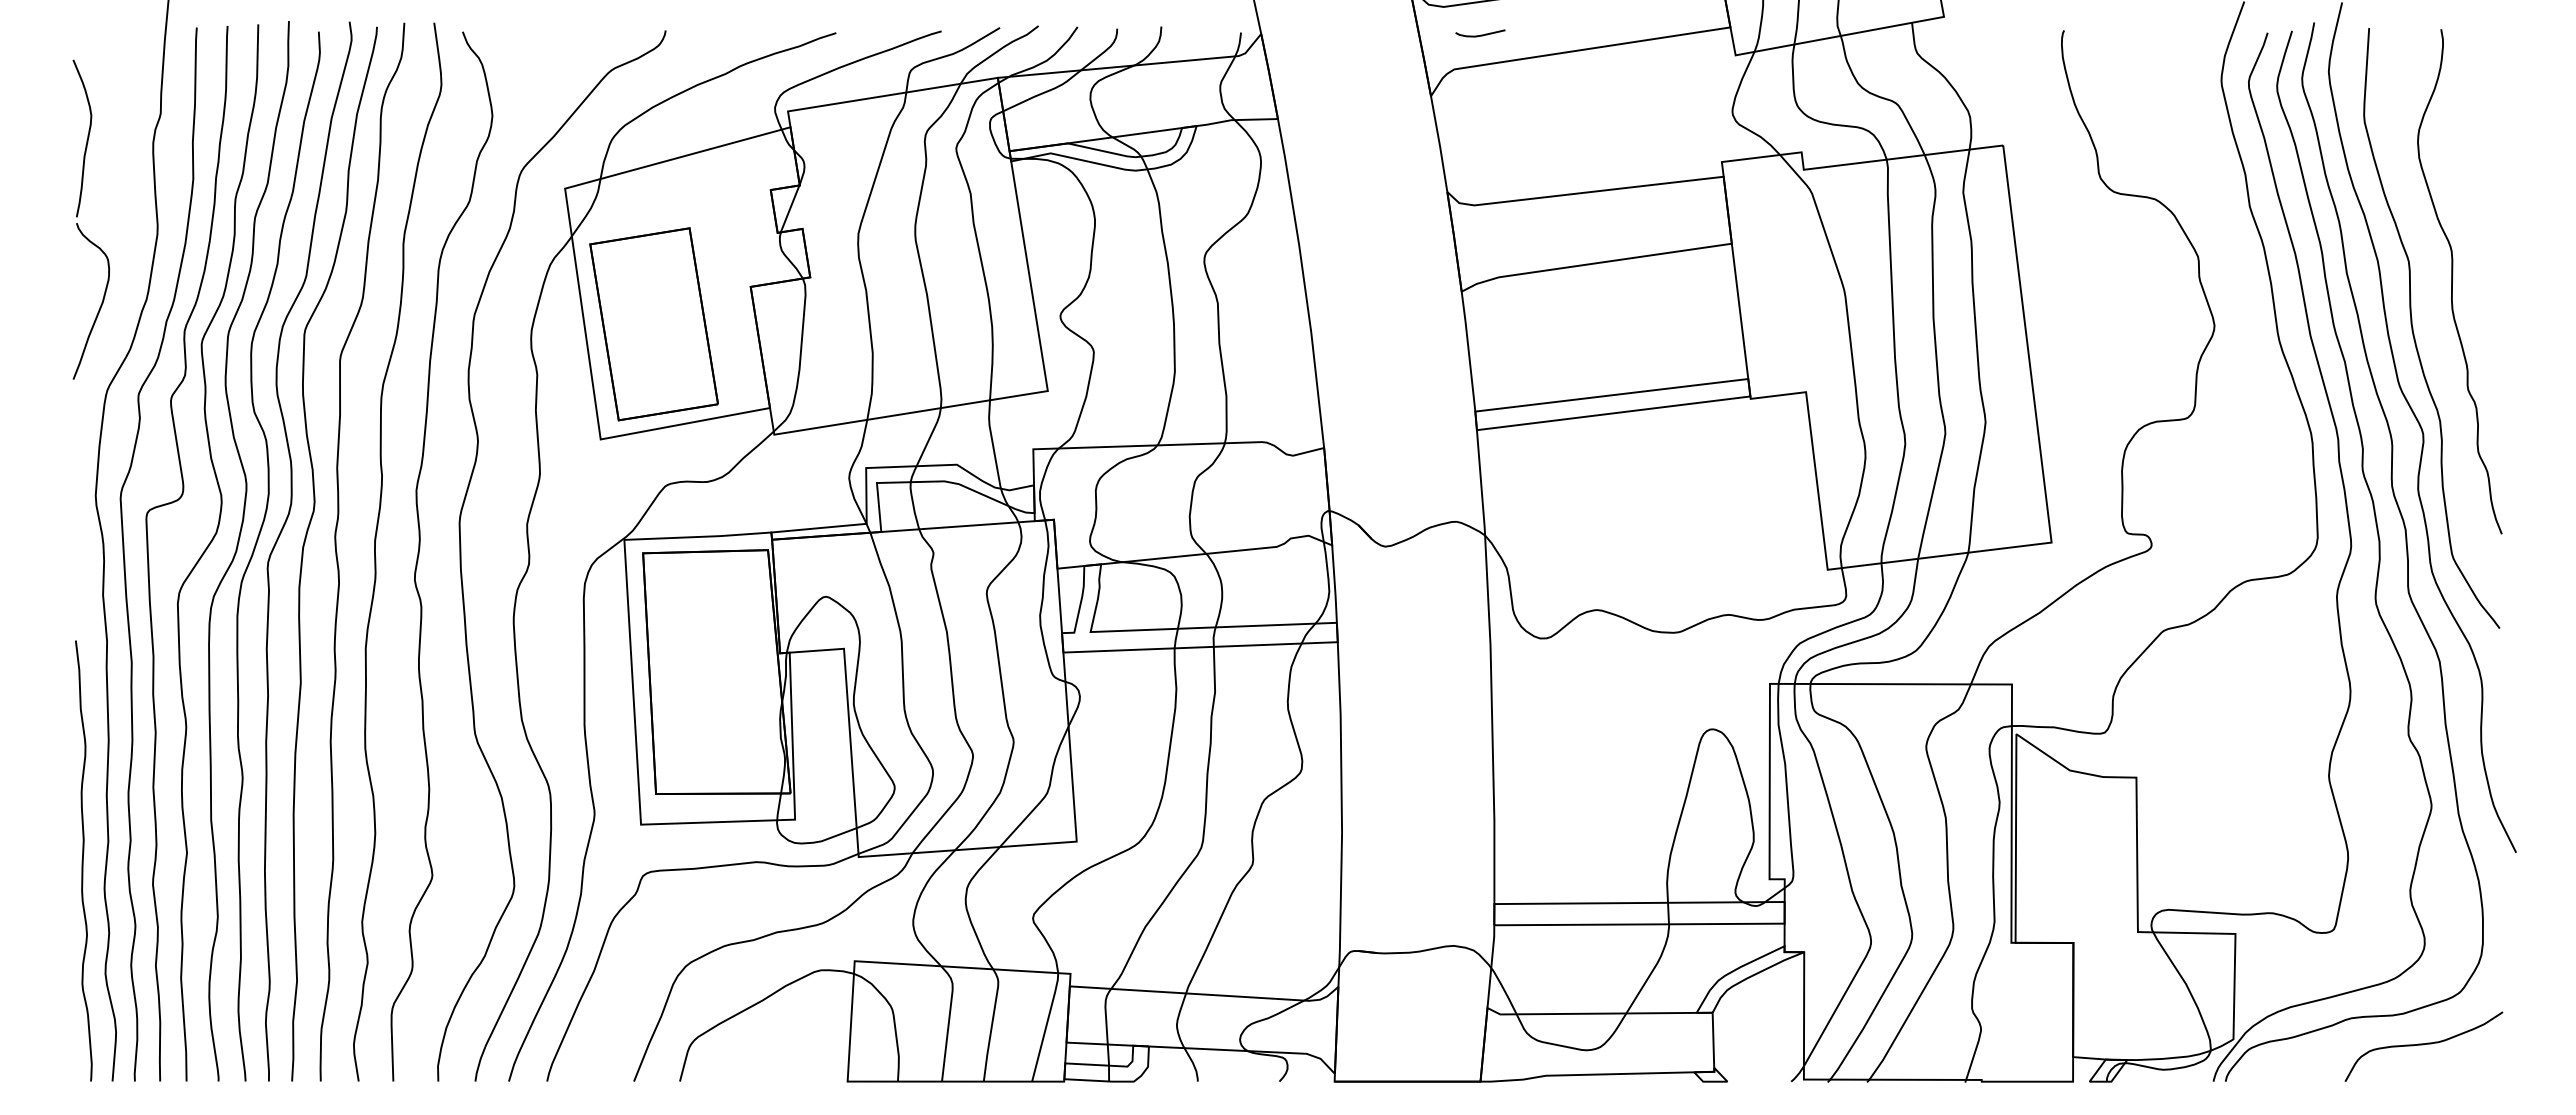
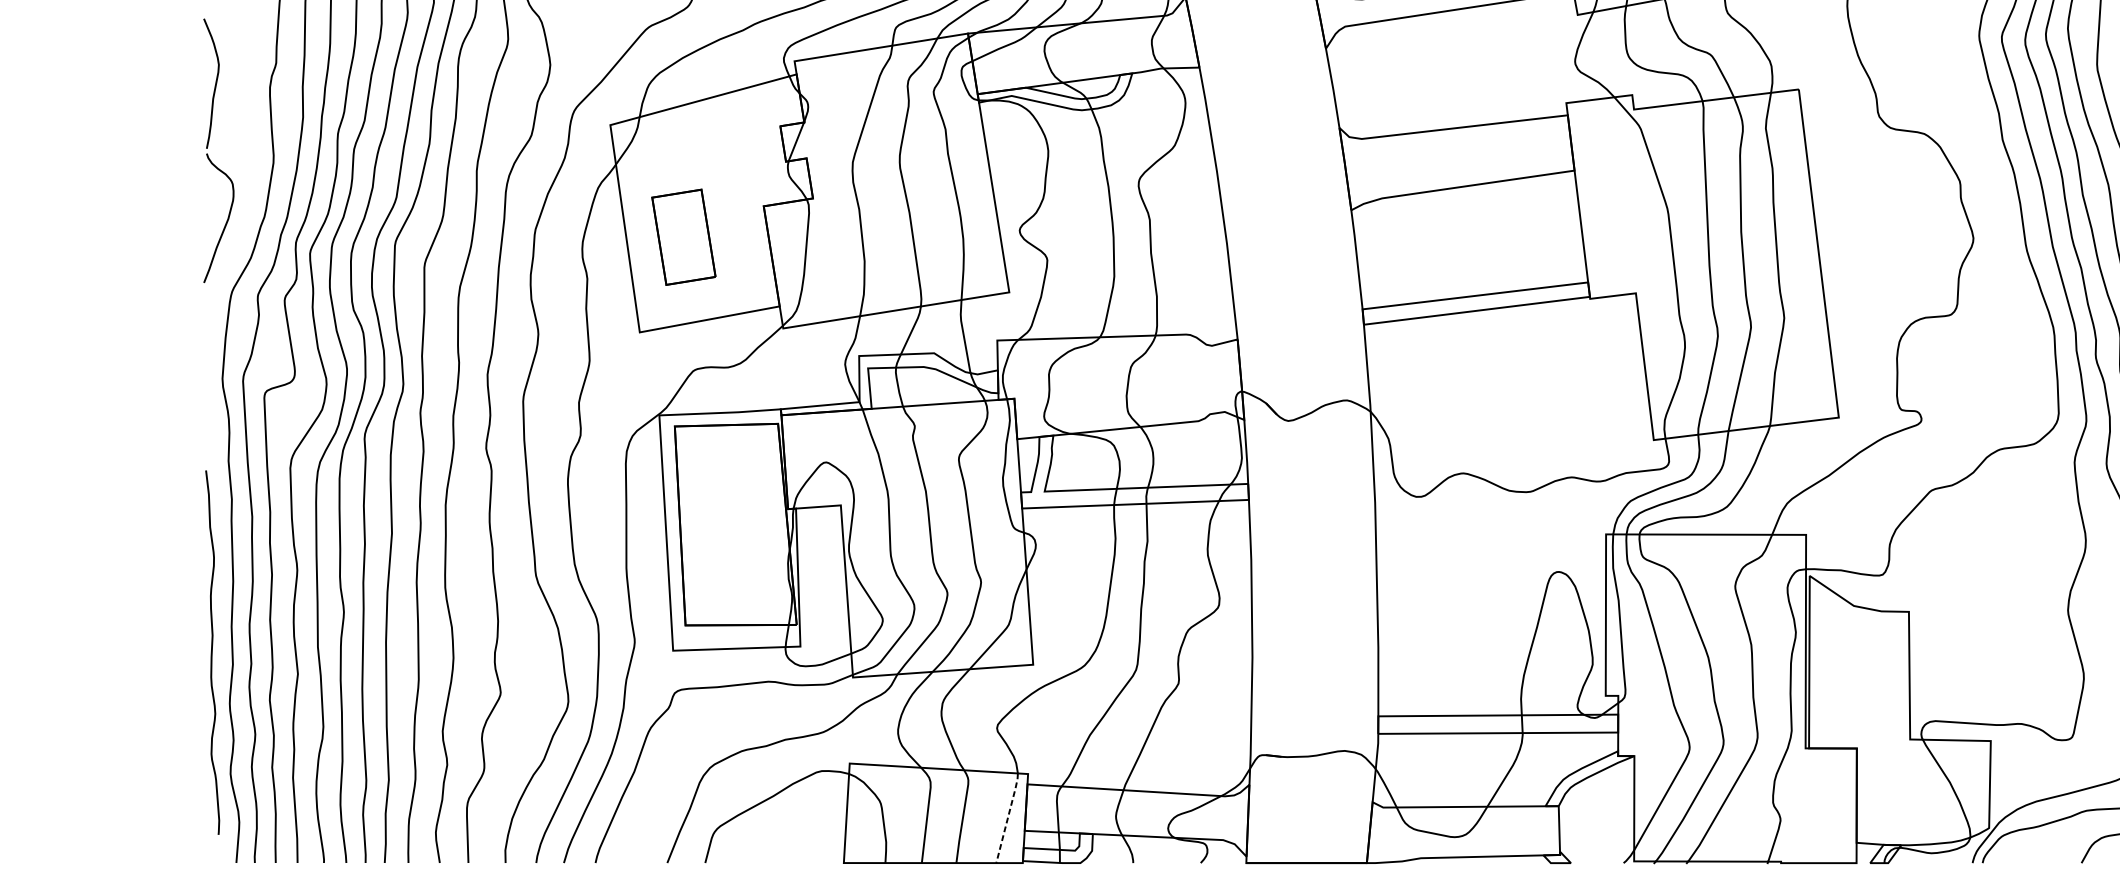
part: (653, 324) -> (683, 237), size x0.6
curve: (83, 860) -> (212, 652), moved
line: (1046, 1026) -> (1008, 817), solid -> dashed

